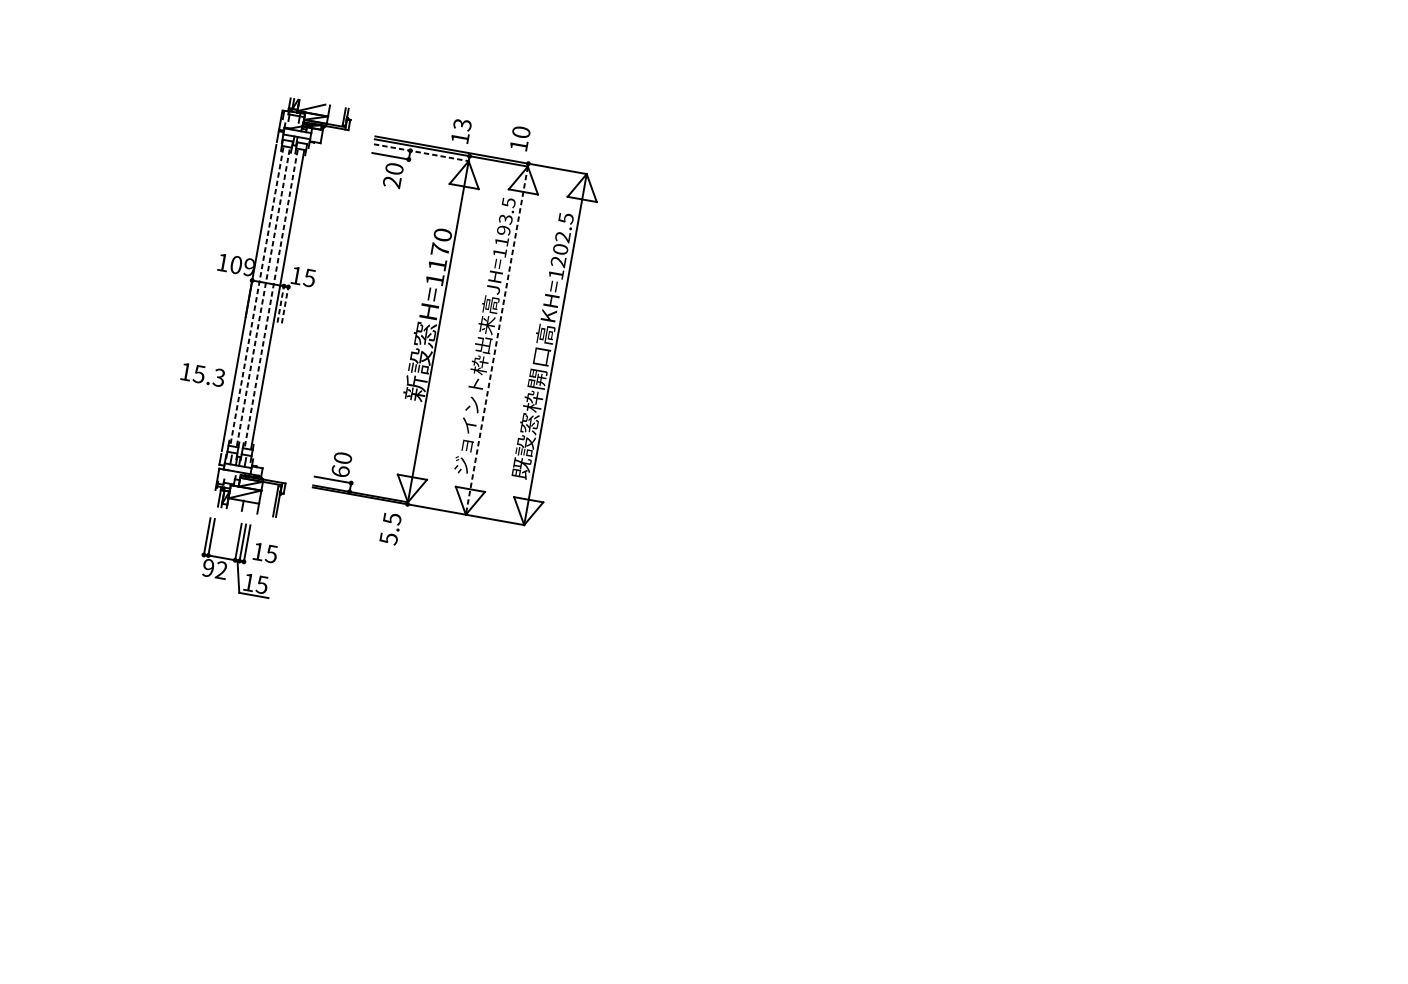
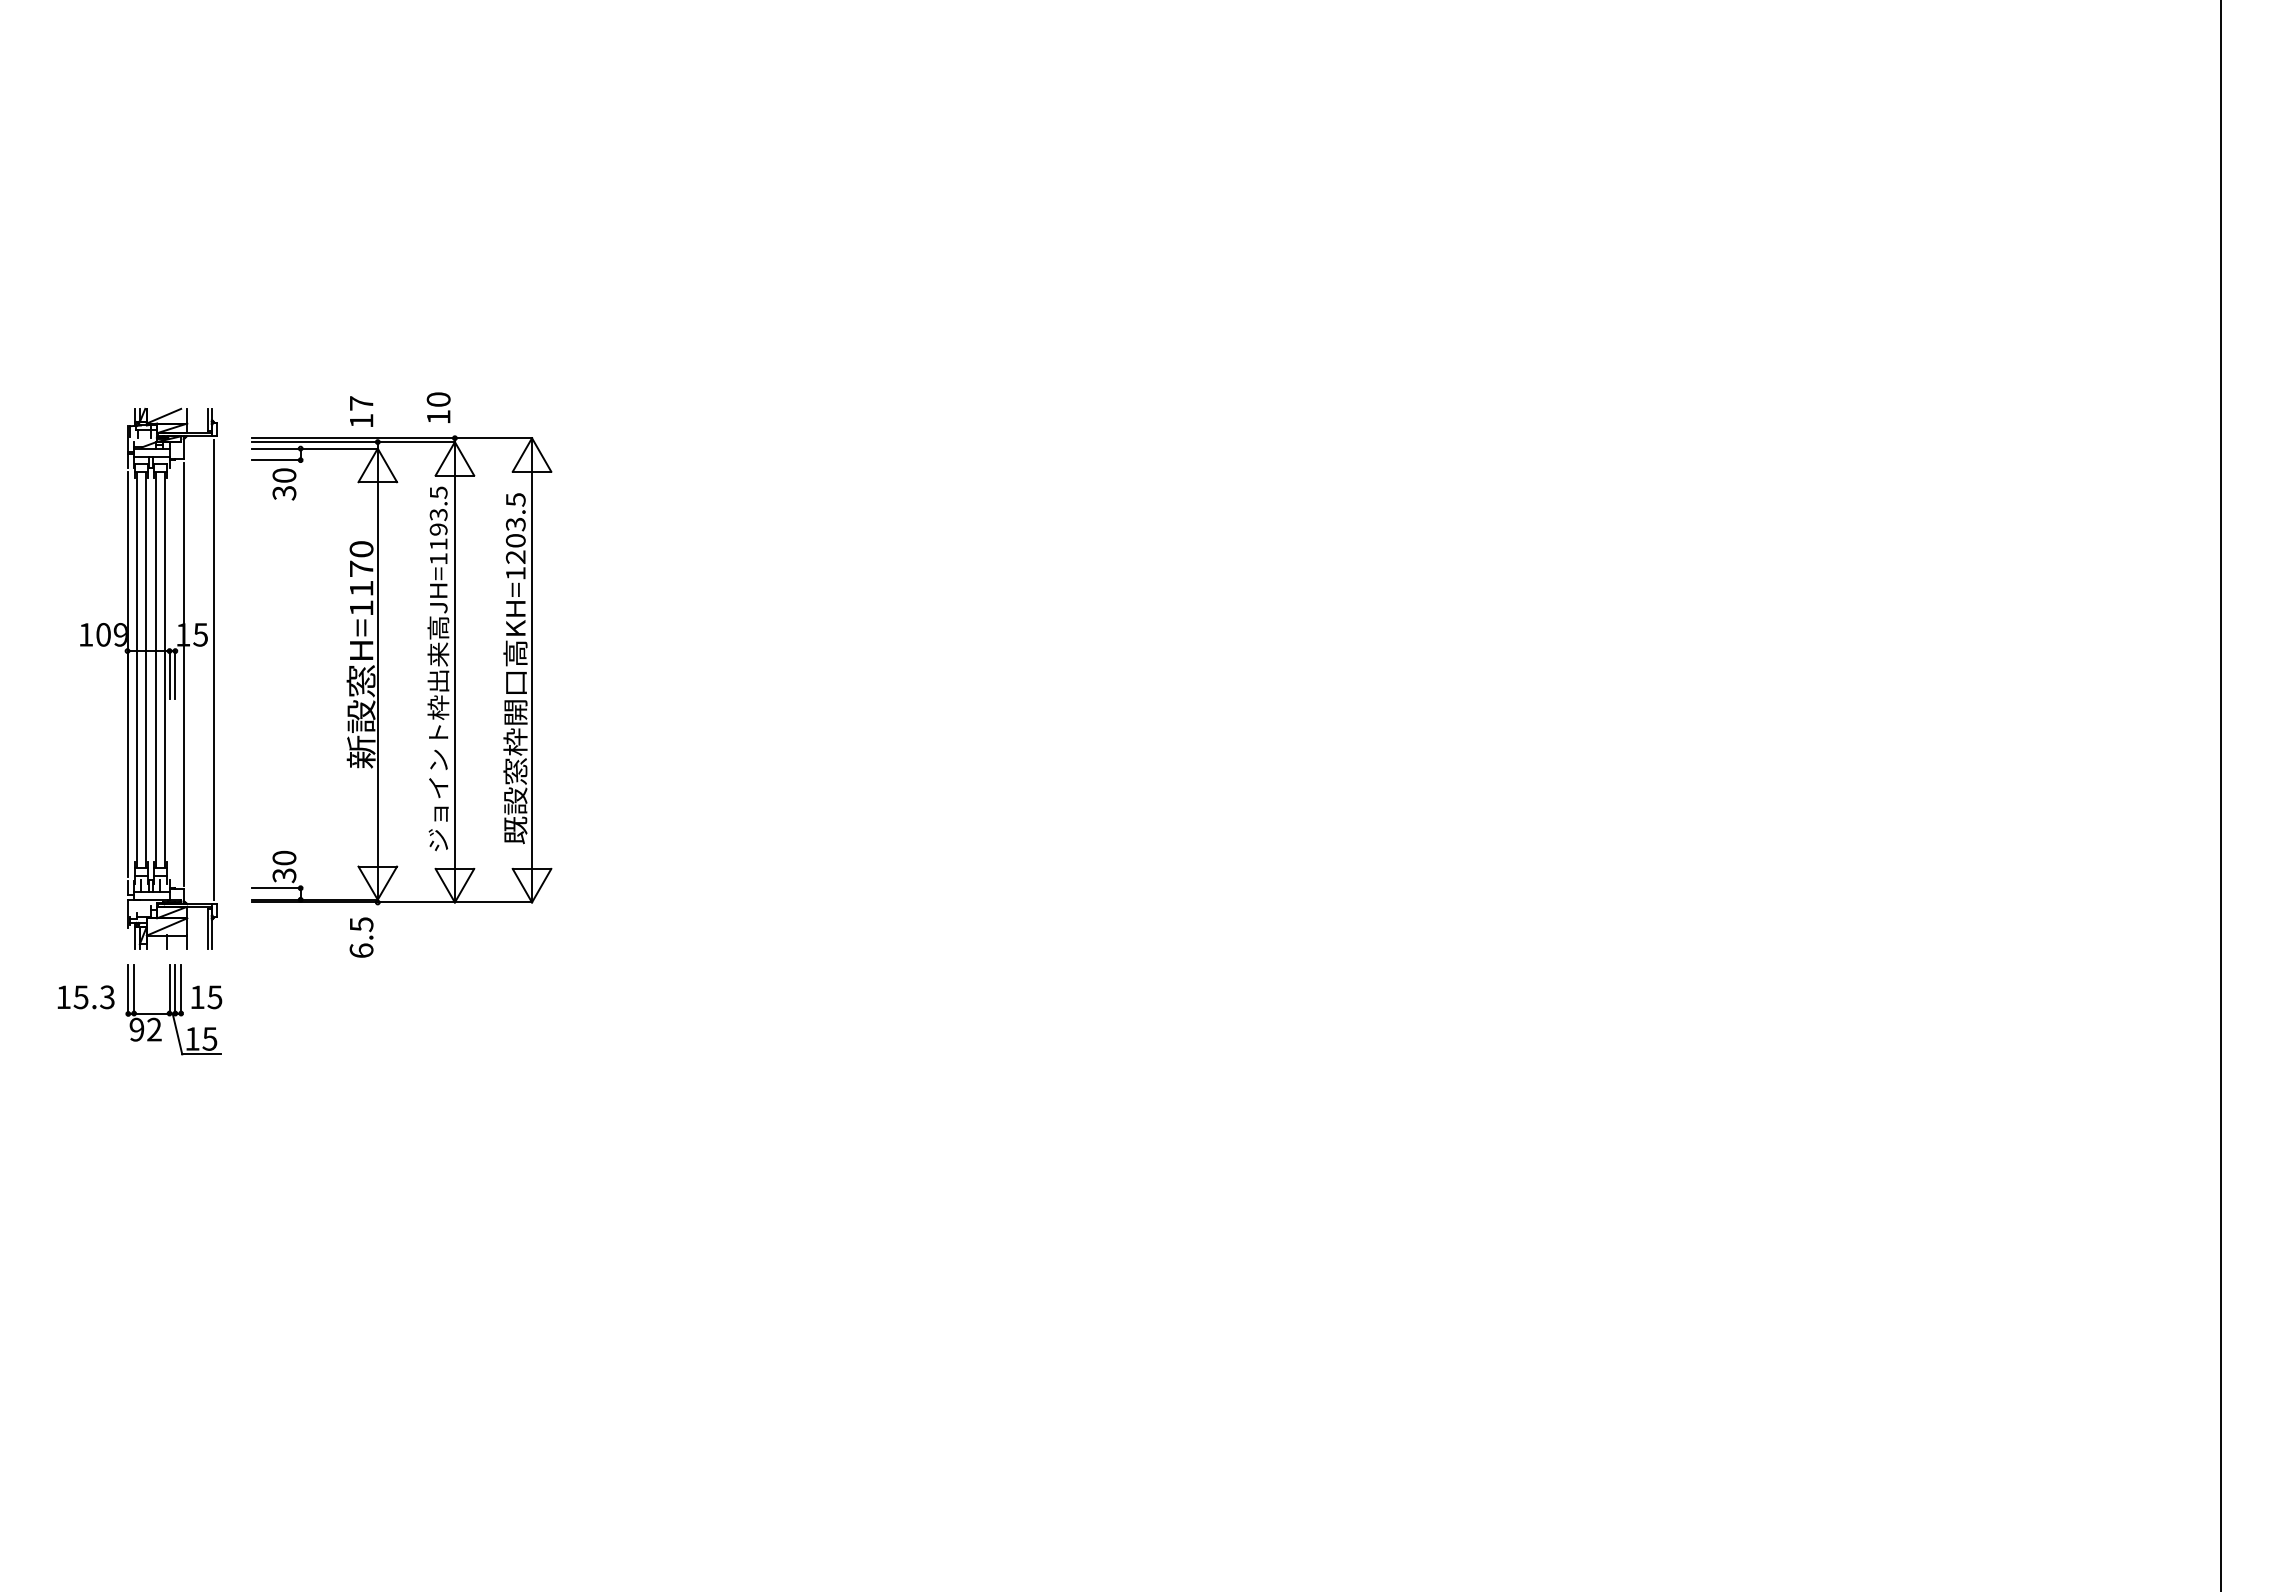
text: (462, 124) -> (361, 403), 13 -> 17
line: (421, 152) -> (315, 448), dashed -> solid
text: (392, 181) -> (284, 492), 20 -> 30
text: (562, 237) -> (515, 524), KH=1202.5 -> KH=1203.5
line: (257, 295) -> (137, 669), dashed -> solid
line: (263, 296) -> (145, 669), dashed -> solid
line: (271, 298) -> (156, 669), dashed -> solid
line: (280, 303) -> (169, 674), dashed -> solid
line: (285, 304) -> (175, 674), dashed -> solid
line: (291, 305) -> (183, 674), added
line: (314, 306) -> (213, 669), added
line: (496, 340) -> (454, 672), dashed -> solid
text: (202, 374) -> (85, 997), moved
text: (340, 471) -> (284, 875), 60 -> 30
text: (388, 538) -> (361, 950), 5.5 -> 6.5

